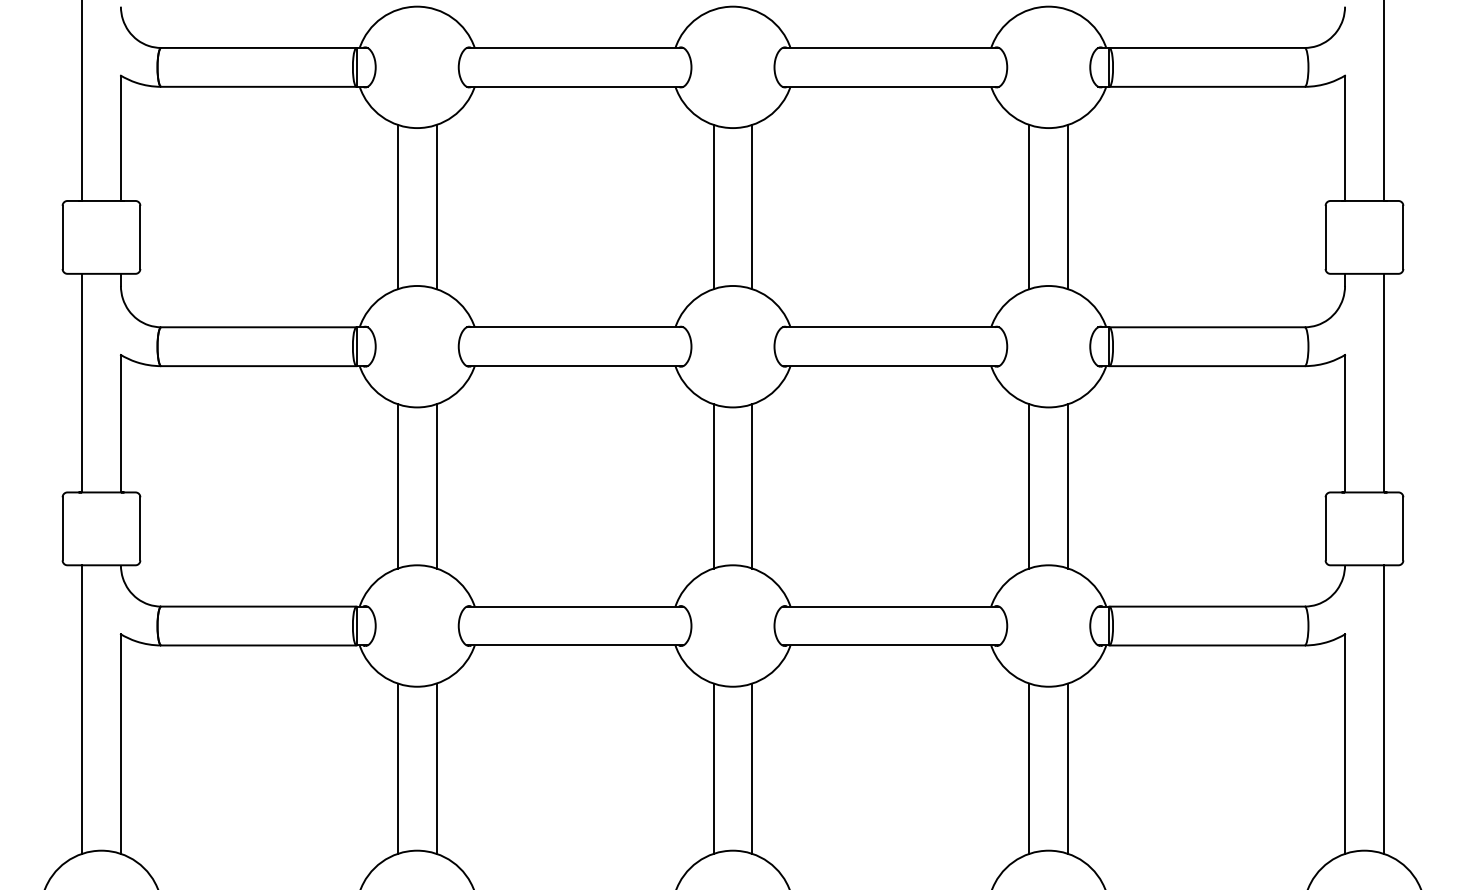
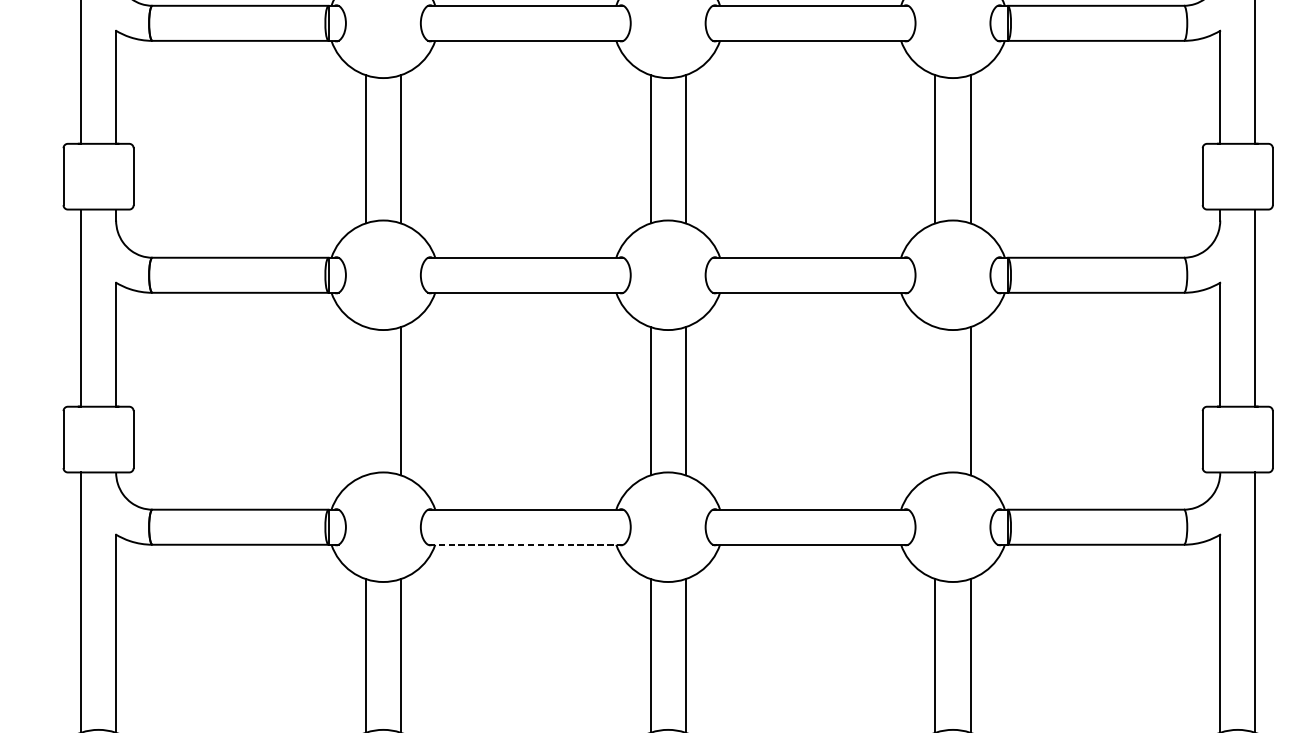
line: (397, 486) -> (365, 401), removed
line: (1029, 486) -> (935, 401), removed
line: (574, 645) -> (525, 544), solid -> dashed

